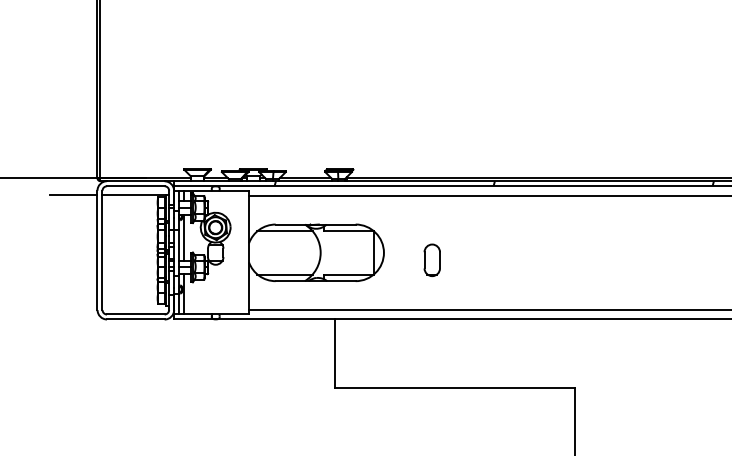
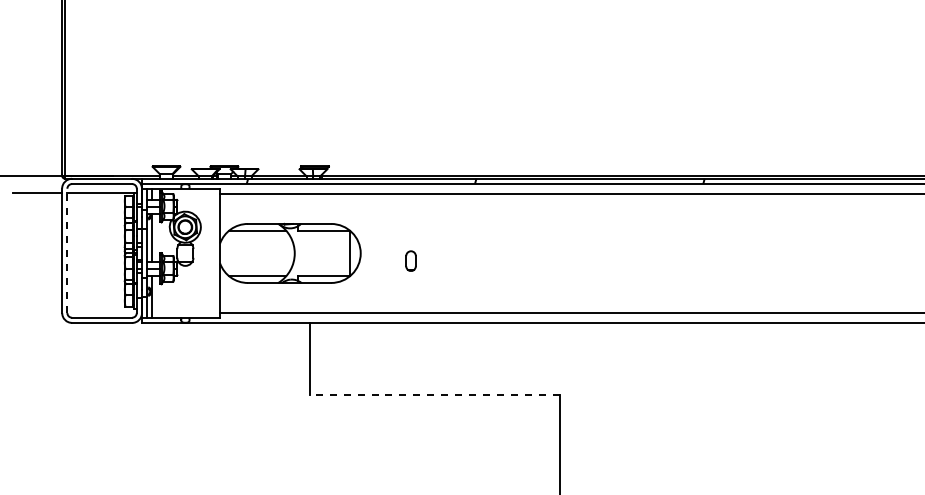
line: (102, 250) -> (67, 250), solid -> dashed
part: (431, 259) -> (410, 260), size x0.6
line: (454, 388) -> (434, 394), solid -> dashed

